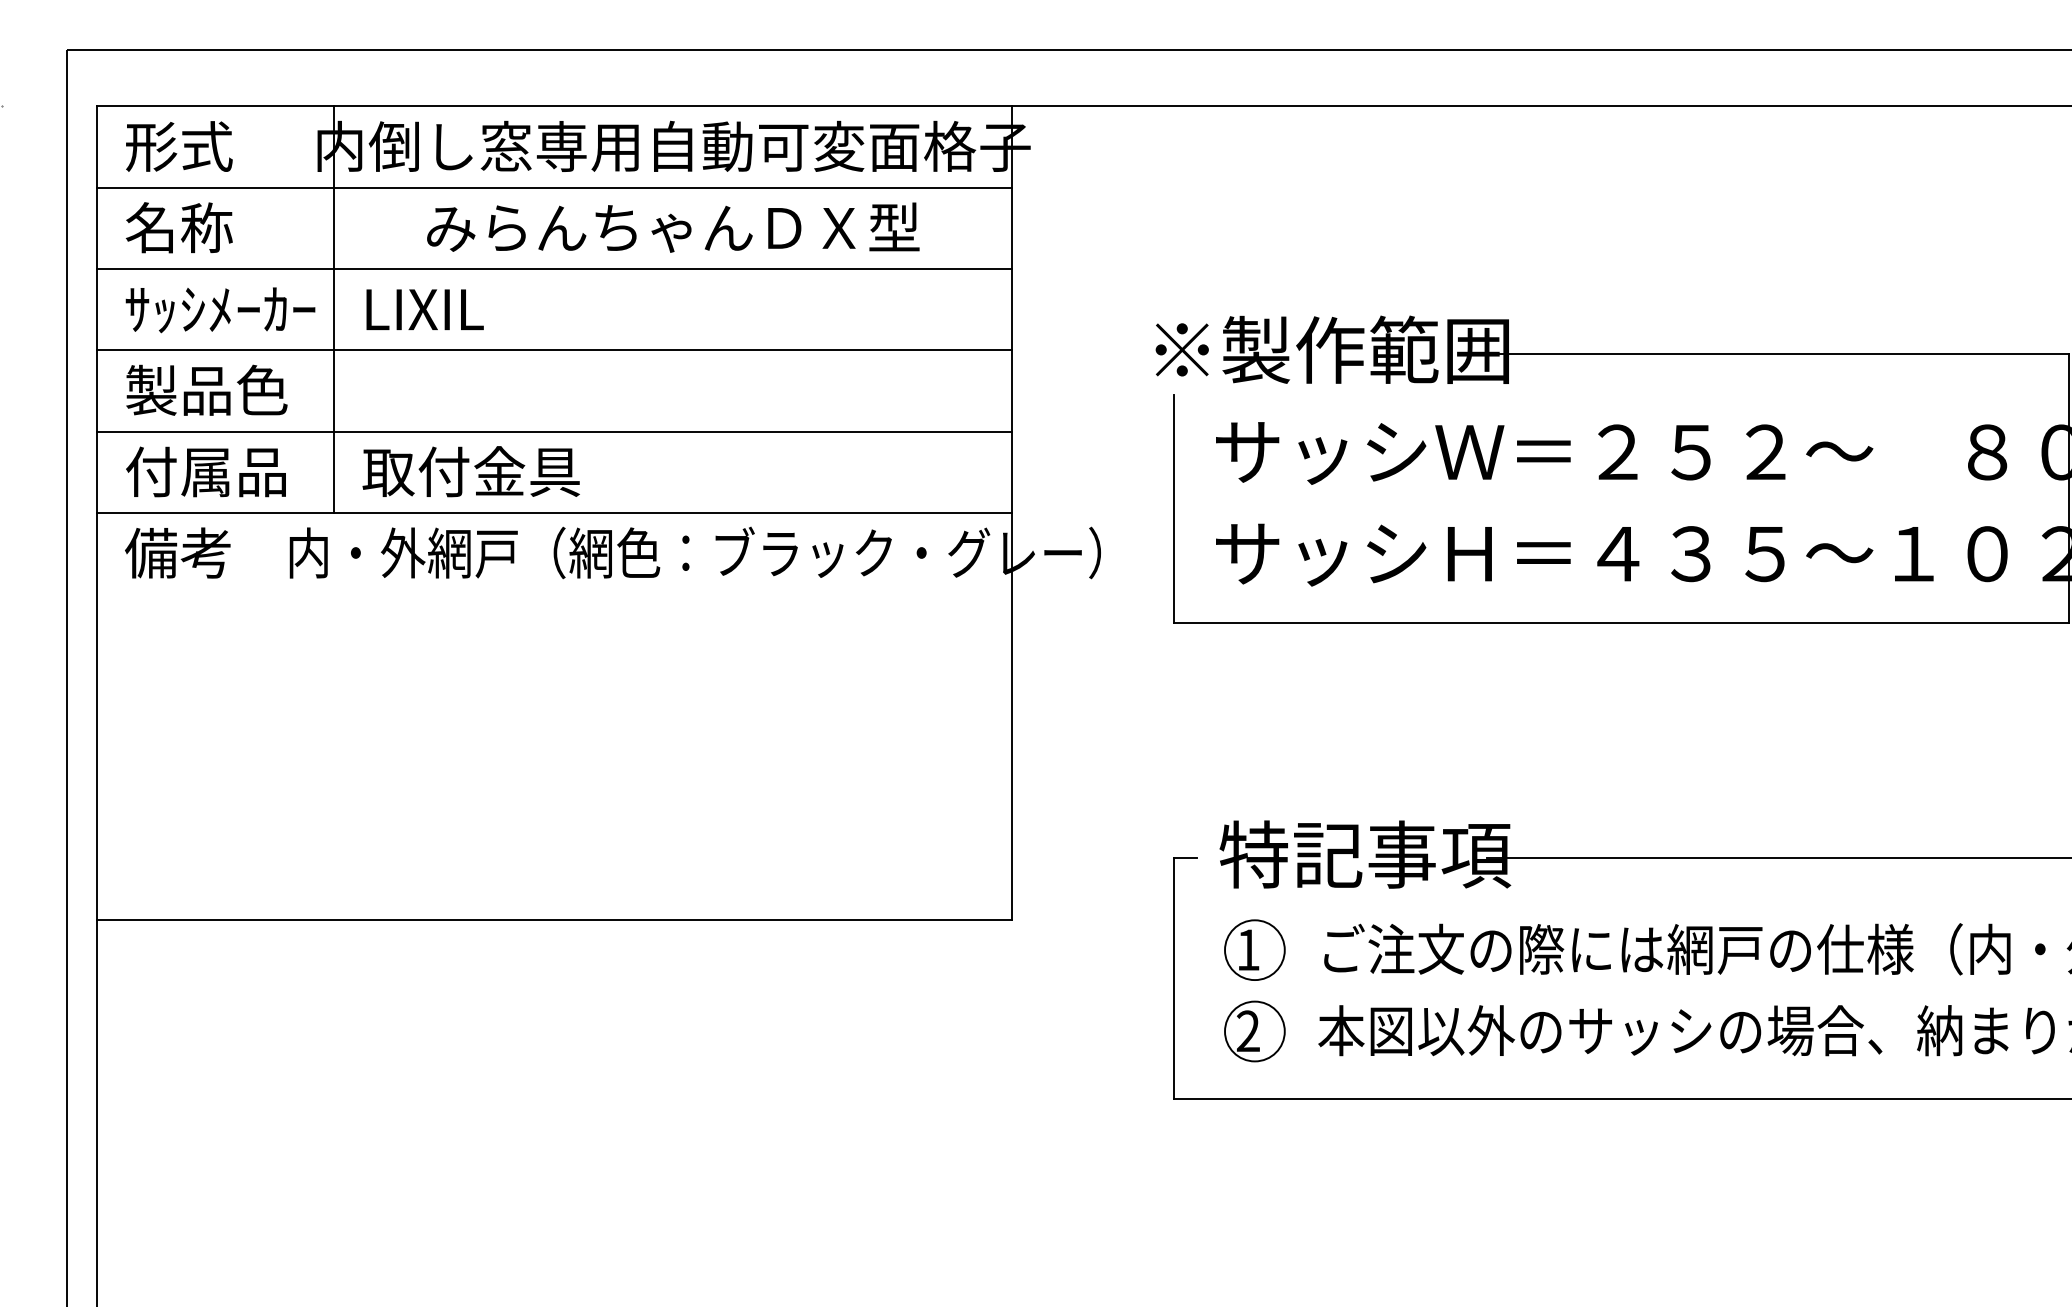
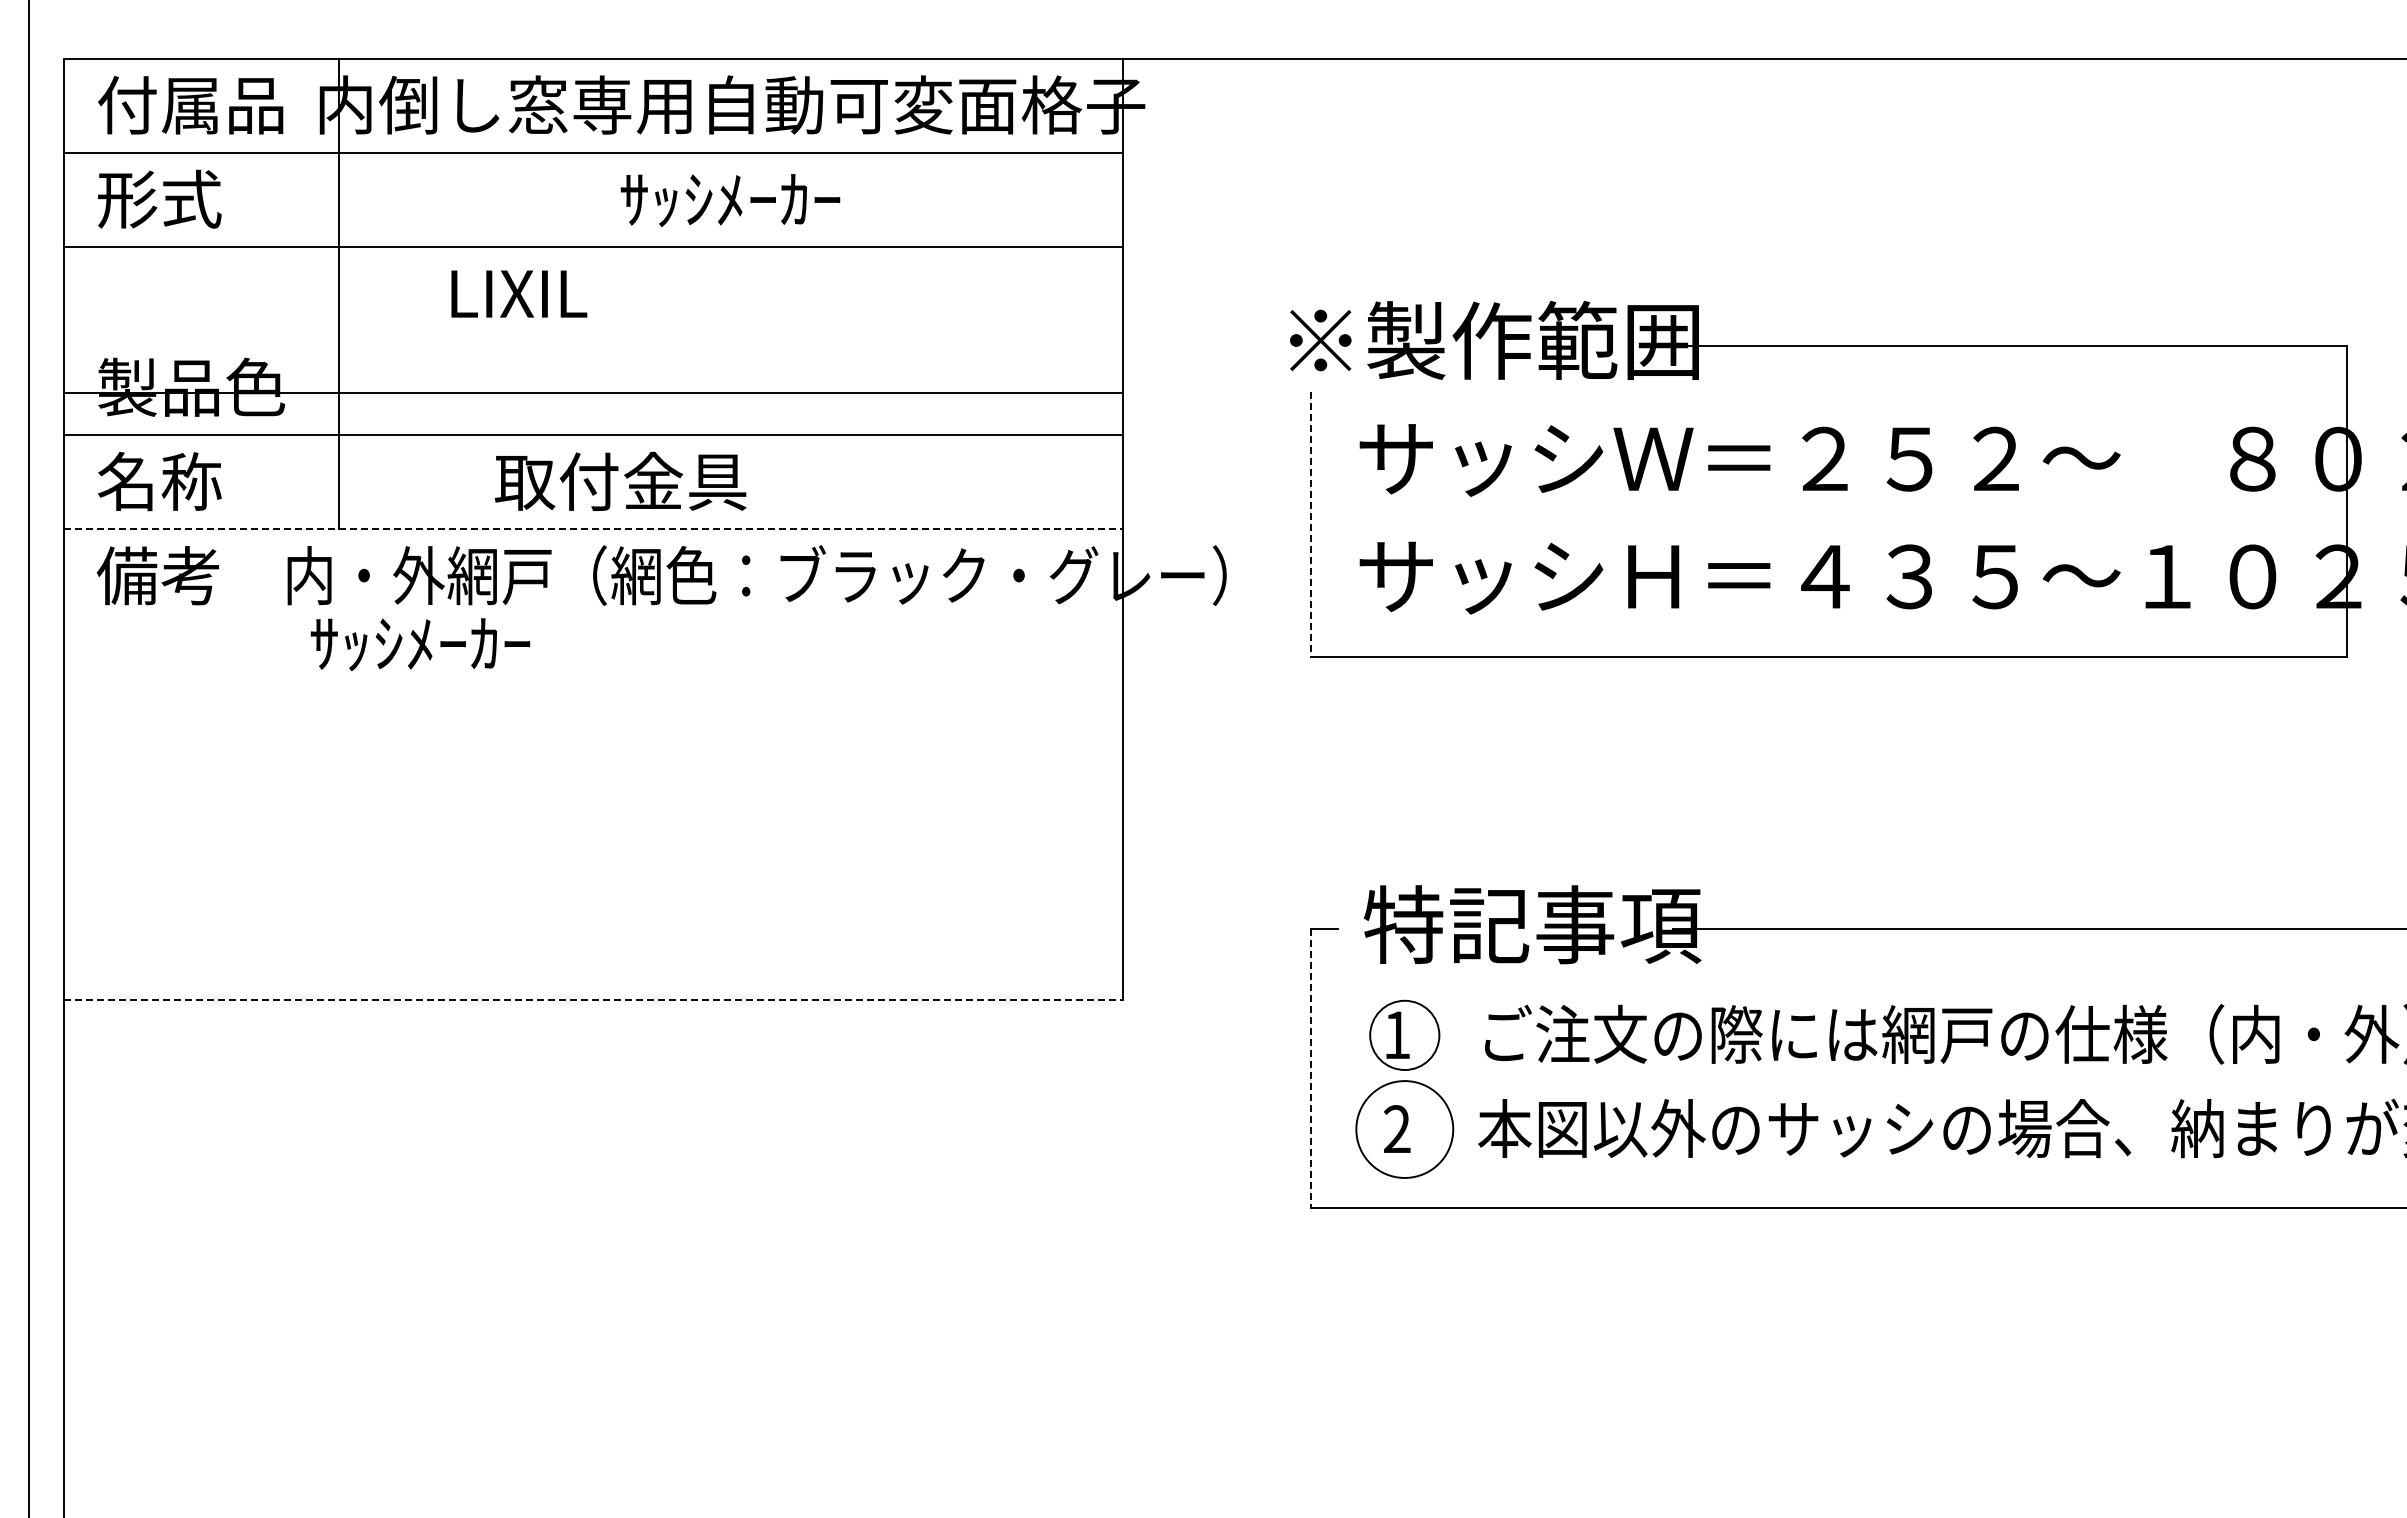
text: (205, 146) -> (190, 104), 形式 -> 付属品
text: (179, 227) -> (159, 198), 名称 -> 形式
text: (673, 228) -> (731, 199), みらんちゃんＤＸ型 -> ｻｯｼﾒｰｶｰ
text: (425, 309) -> (519, 293), moved
text: (220, 310) -> (420, 644), moved
line: (554, 350) -> (593, 393), moved
text: (471, 470) -> (620, 480), moved
text: (205, 471) -> (190, 481), 付属品 -> 名称
line: (1174, 509) -> (1311, 525), solid -> dashed
line: (554, 513) -> (594, 529), solid -> dashed
line: (554, 920) -> (594, 1000), solid -> dashed
line: (1174, 978) -> (1311, 1068), solid -> dashed
circle: (1254, 1031) -> (1404, 1129), size x1.4

